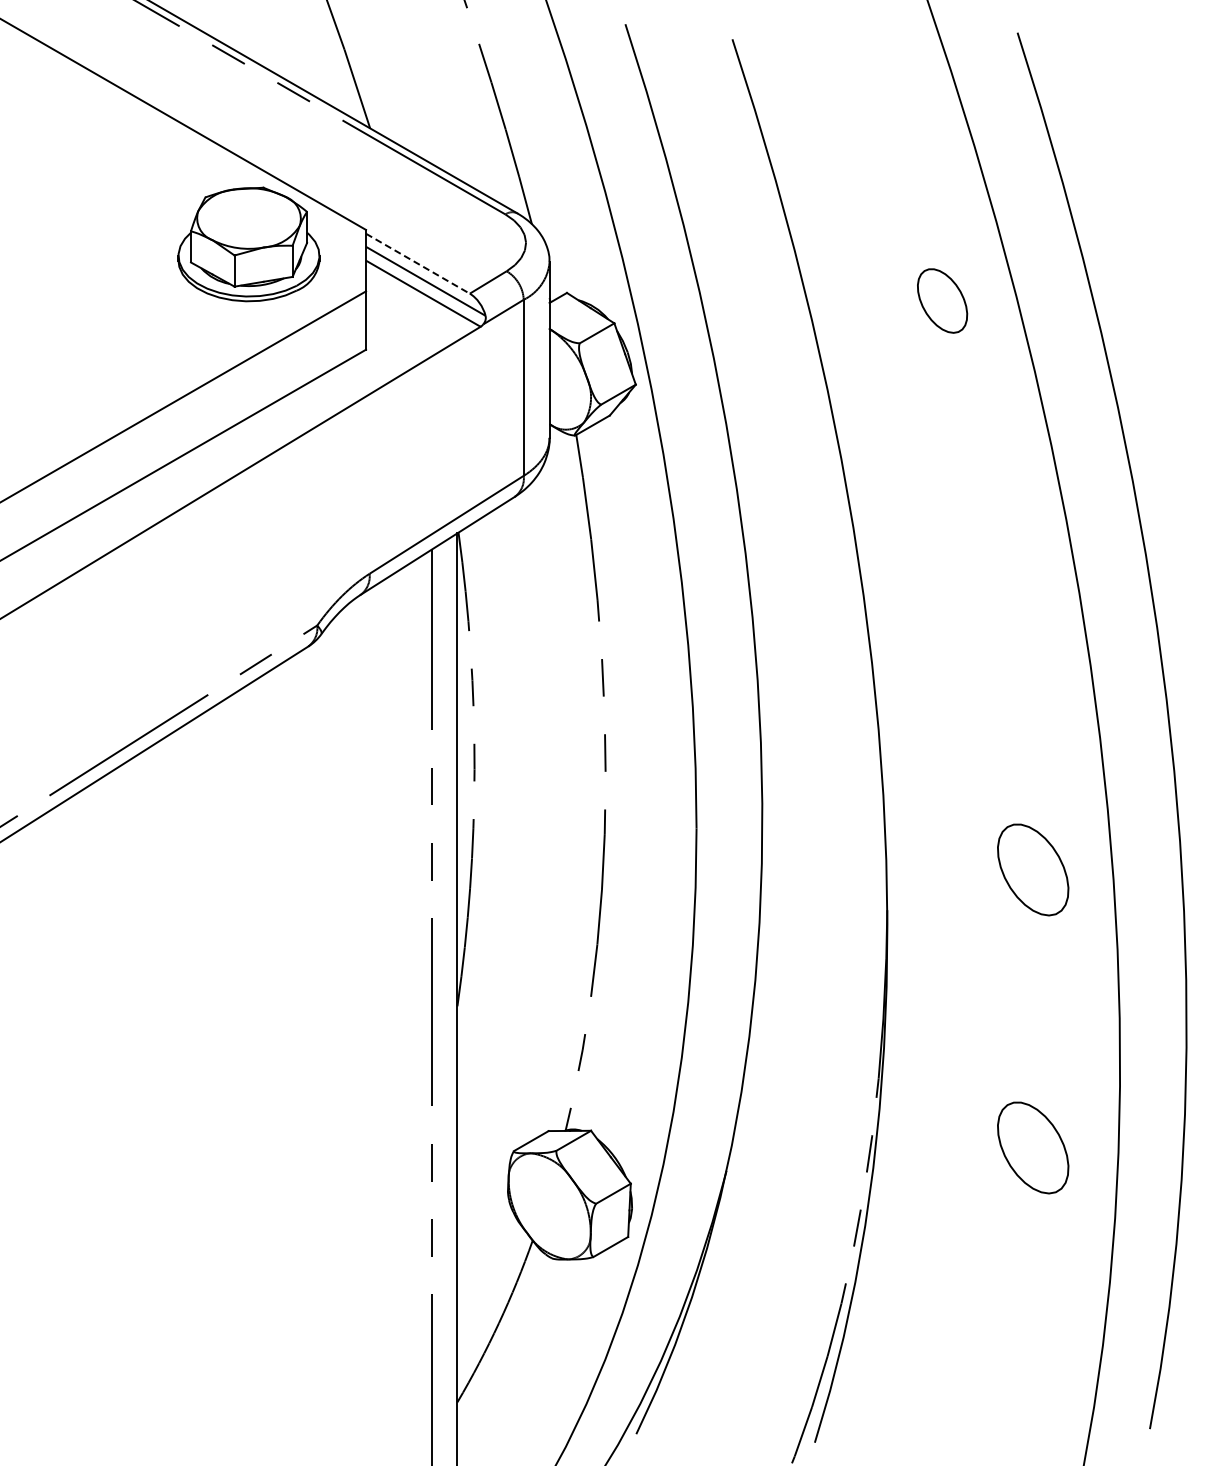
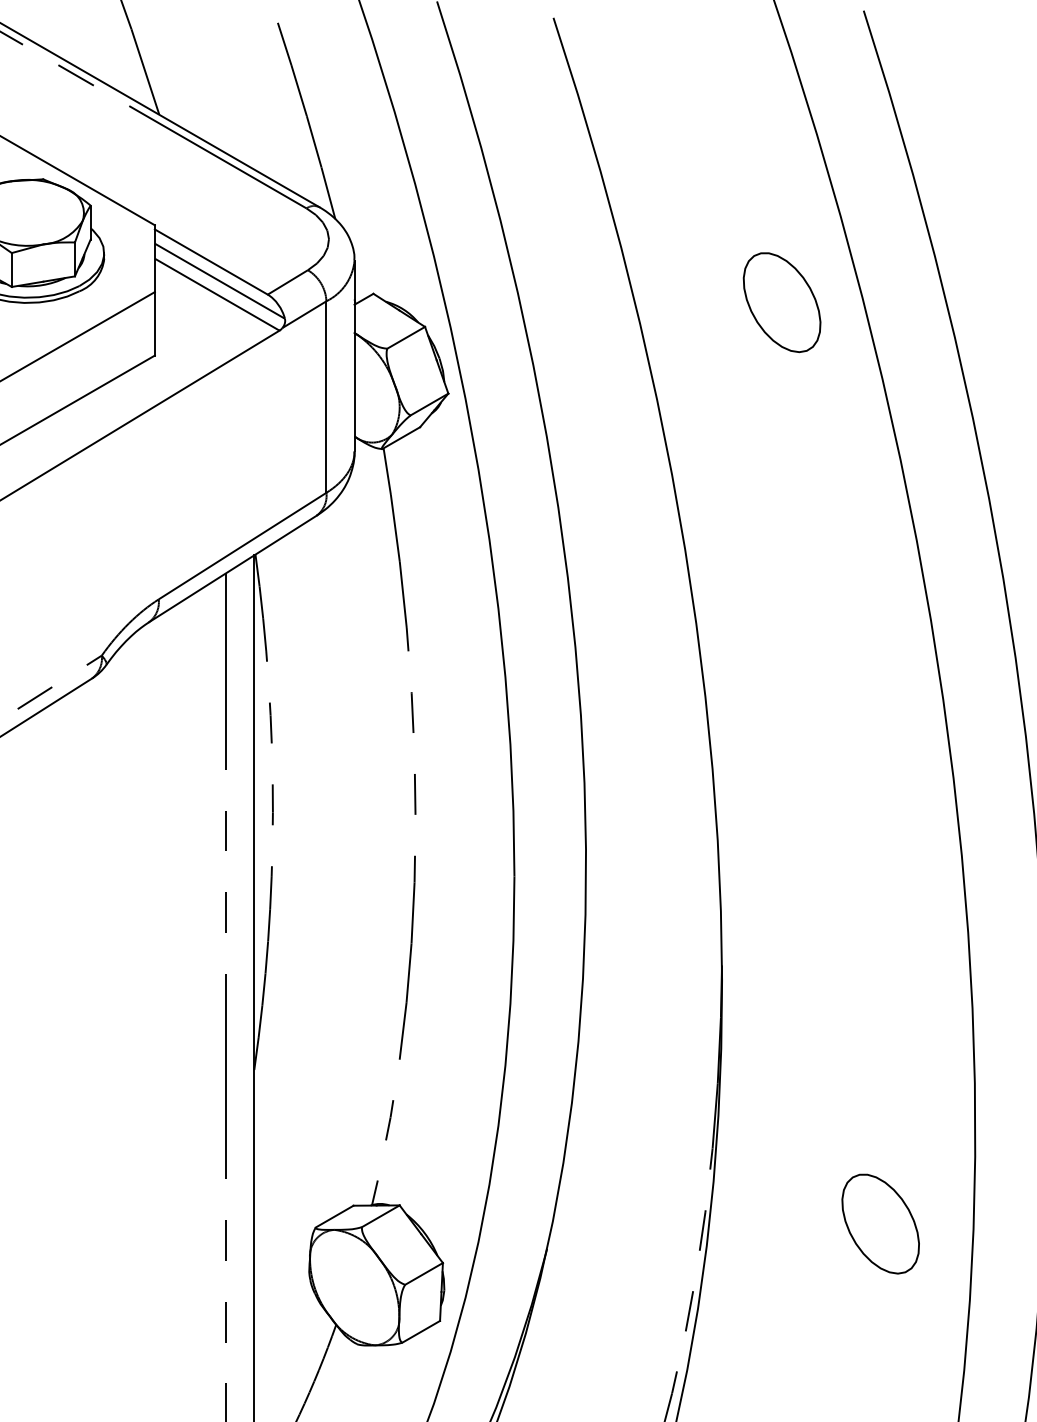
line: (417, 263) -> (210, 261), dashed -> solid
part: (942, 300) -> (782, 302), size x1.43
part: (1033, 869) -> (881, 921), removed

